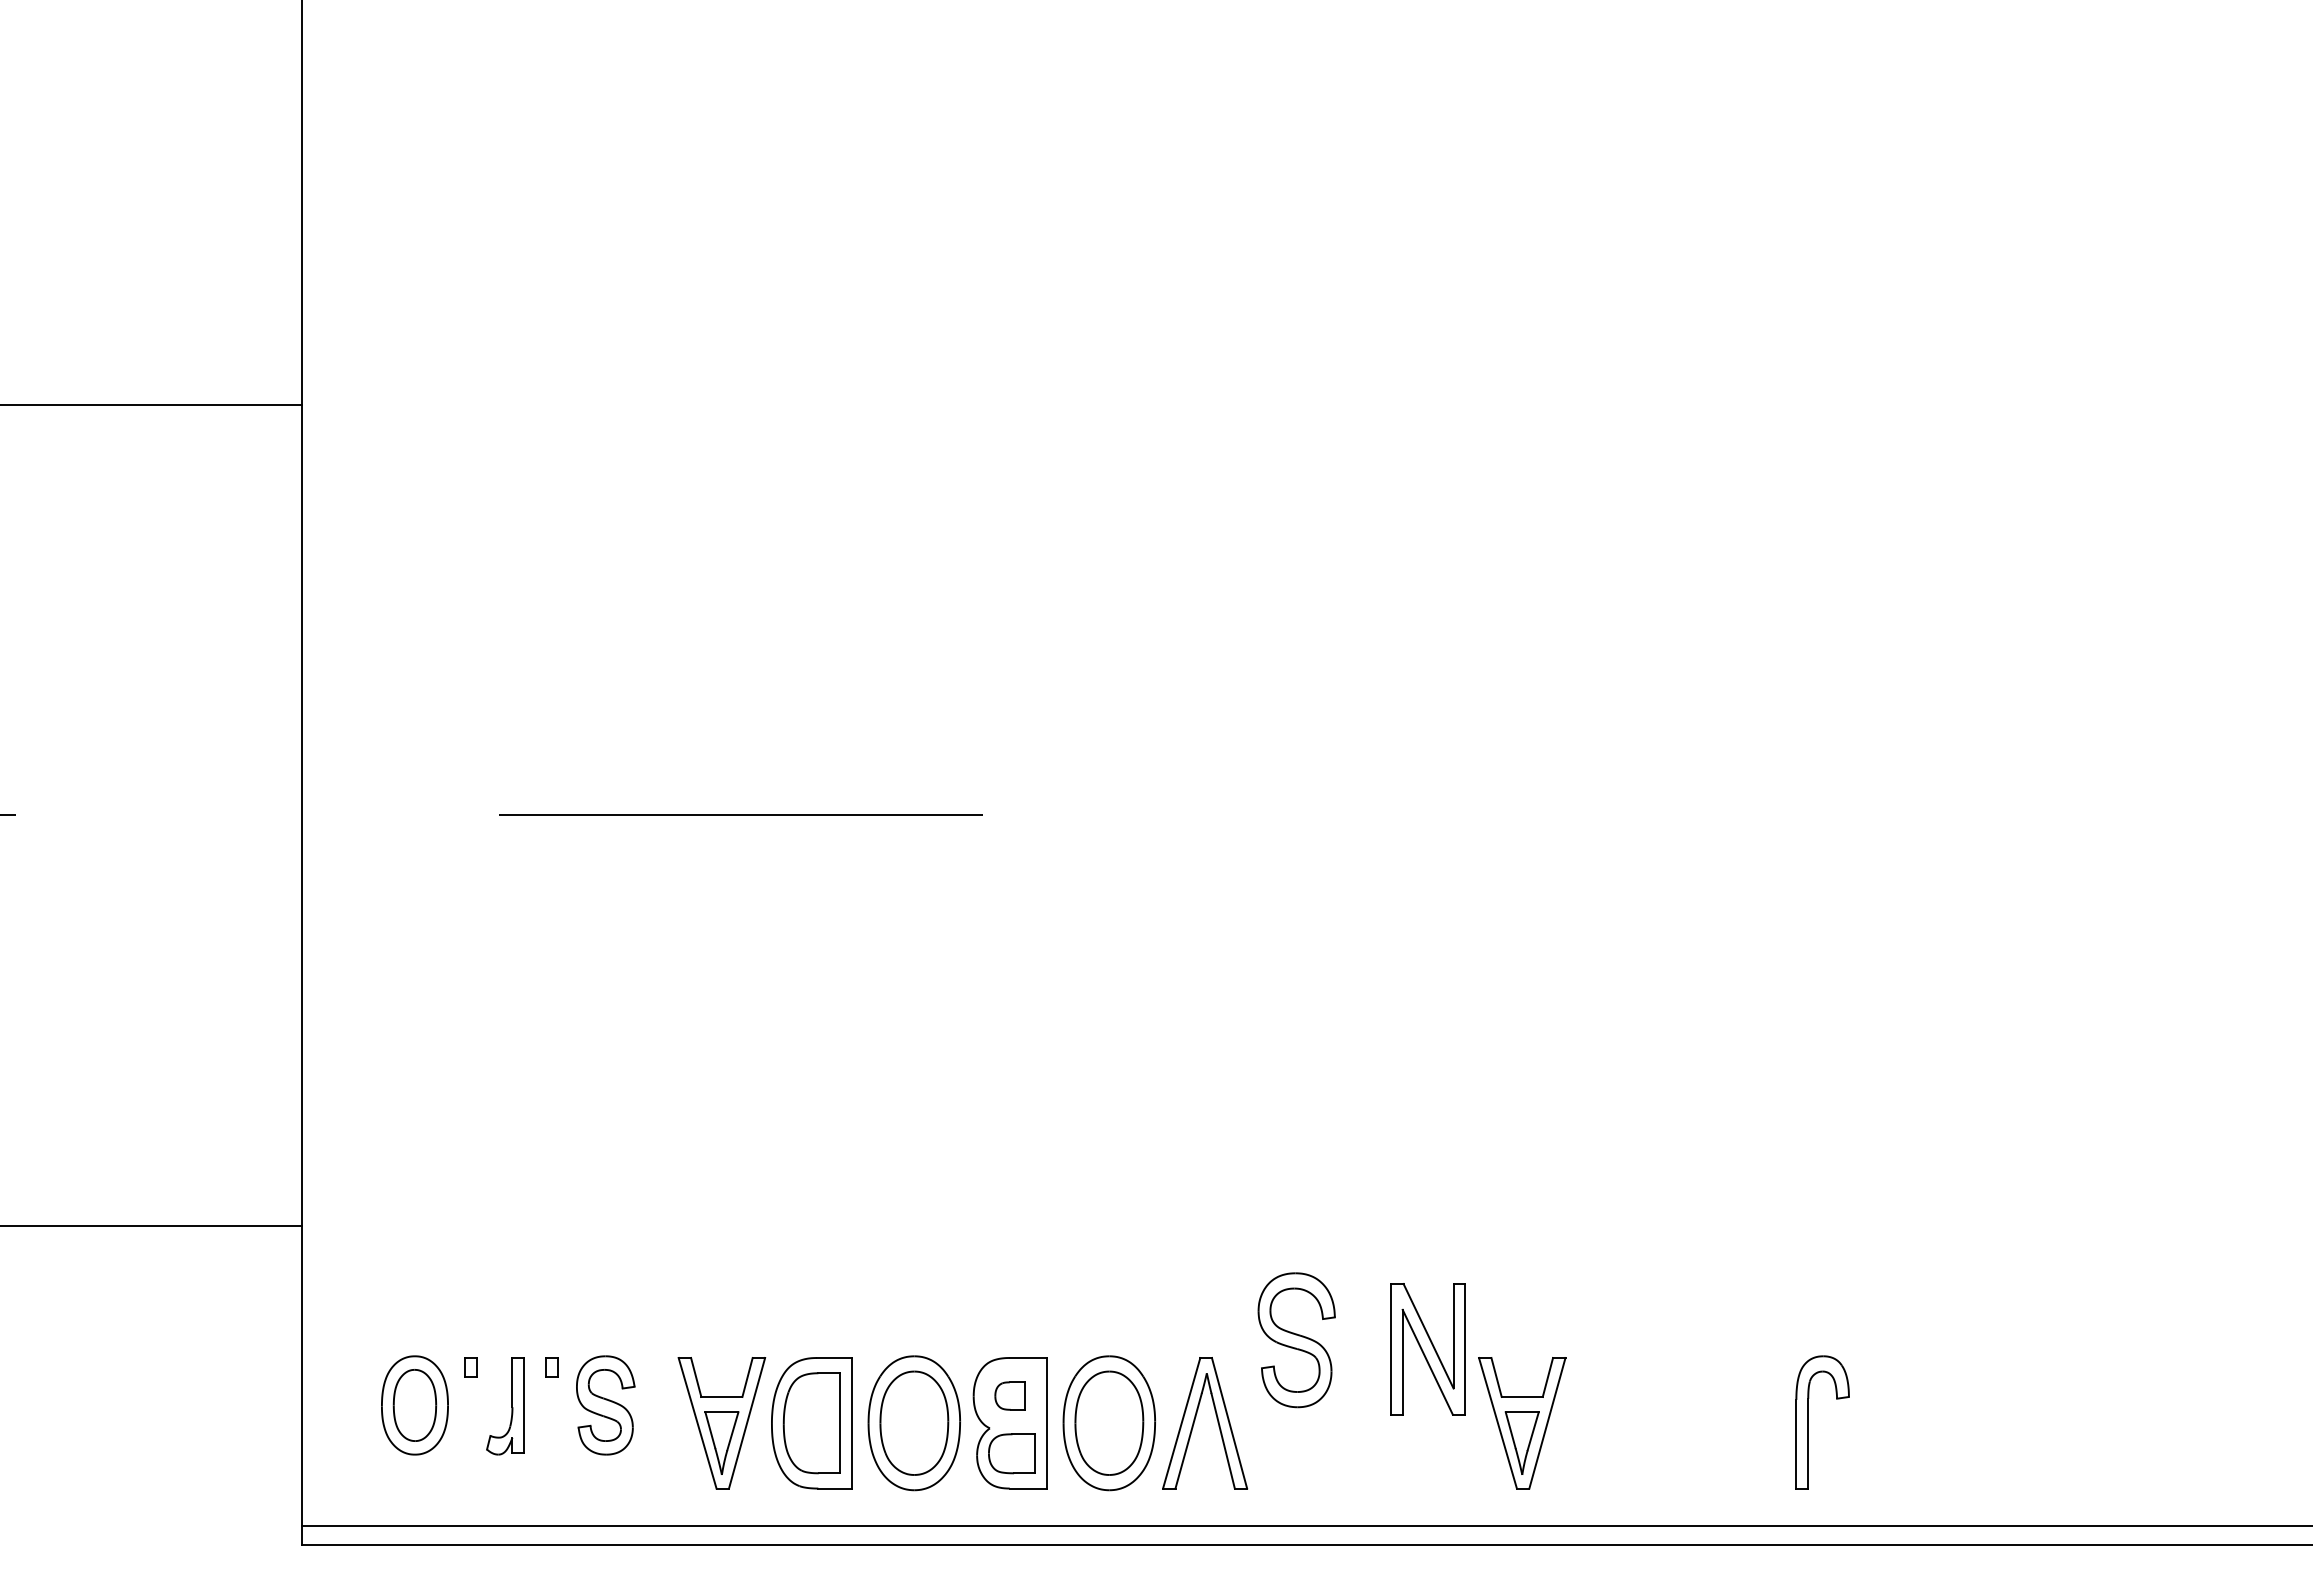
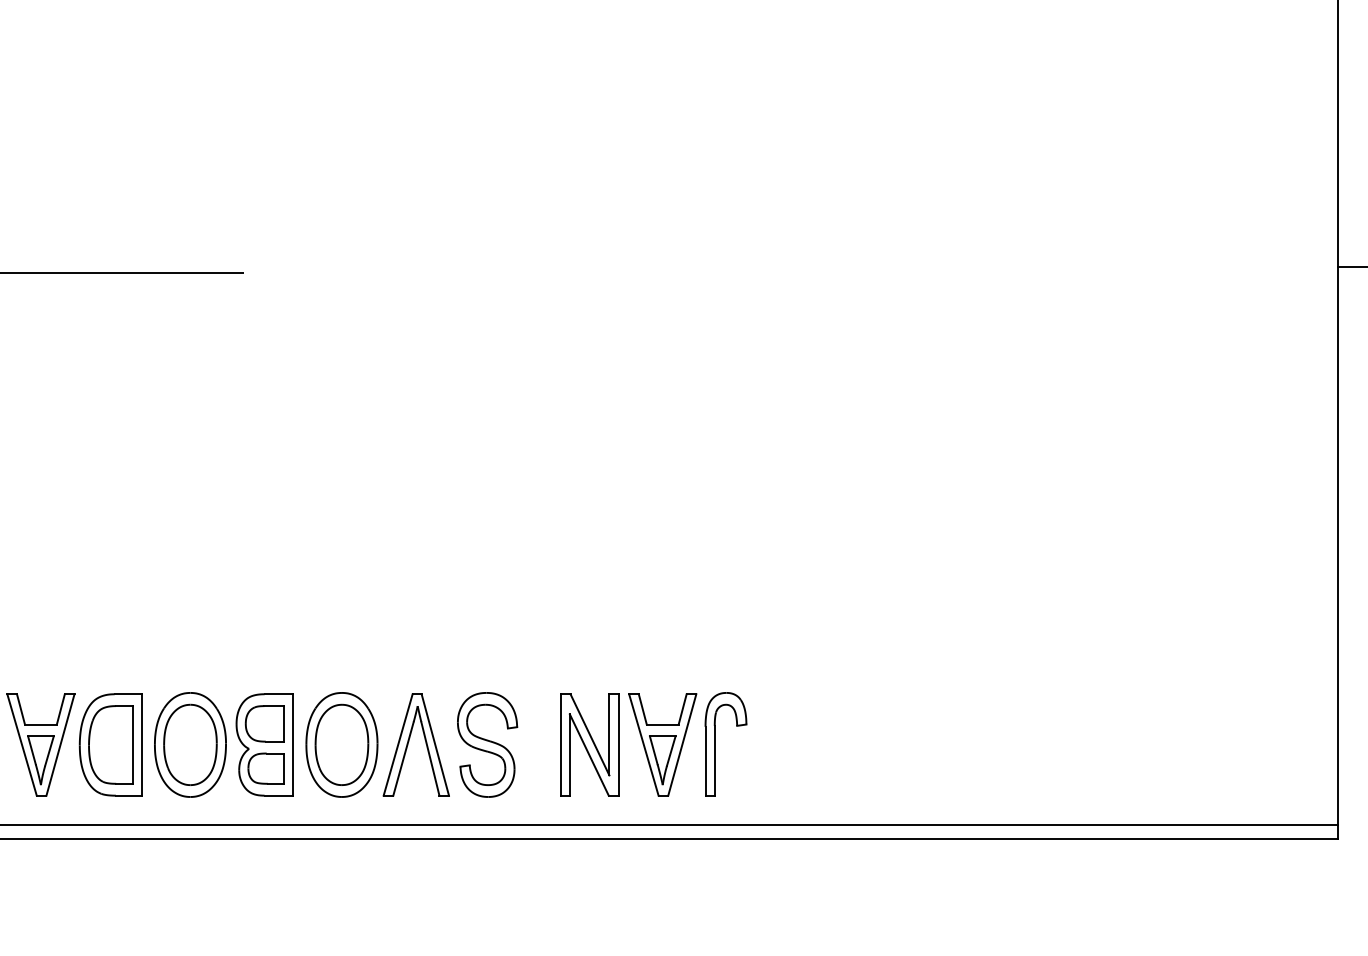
part: (1296, 1340) -> (487, 745), moved
part: (1427, 1349) -> (589, 745), moved
part: (1009, 1395) -> (264, 723), size x1.67
part: (1808, 1422) -> (714, 744), moved

